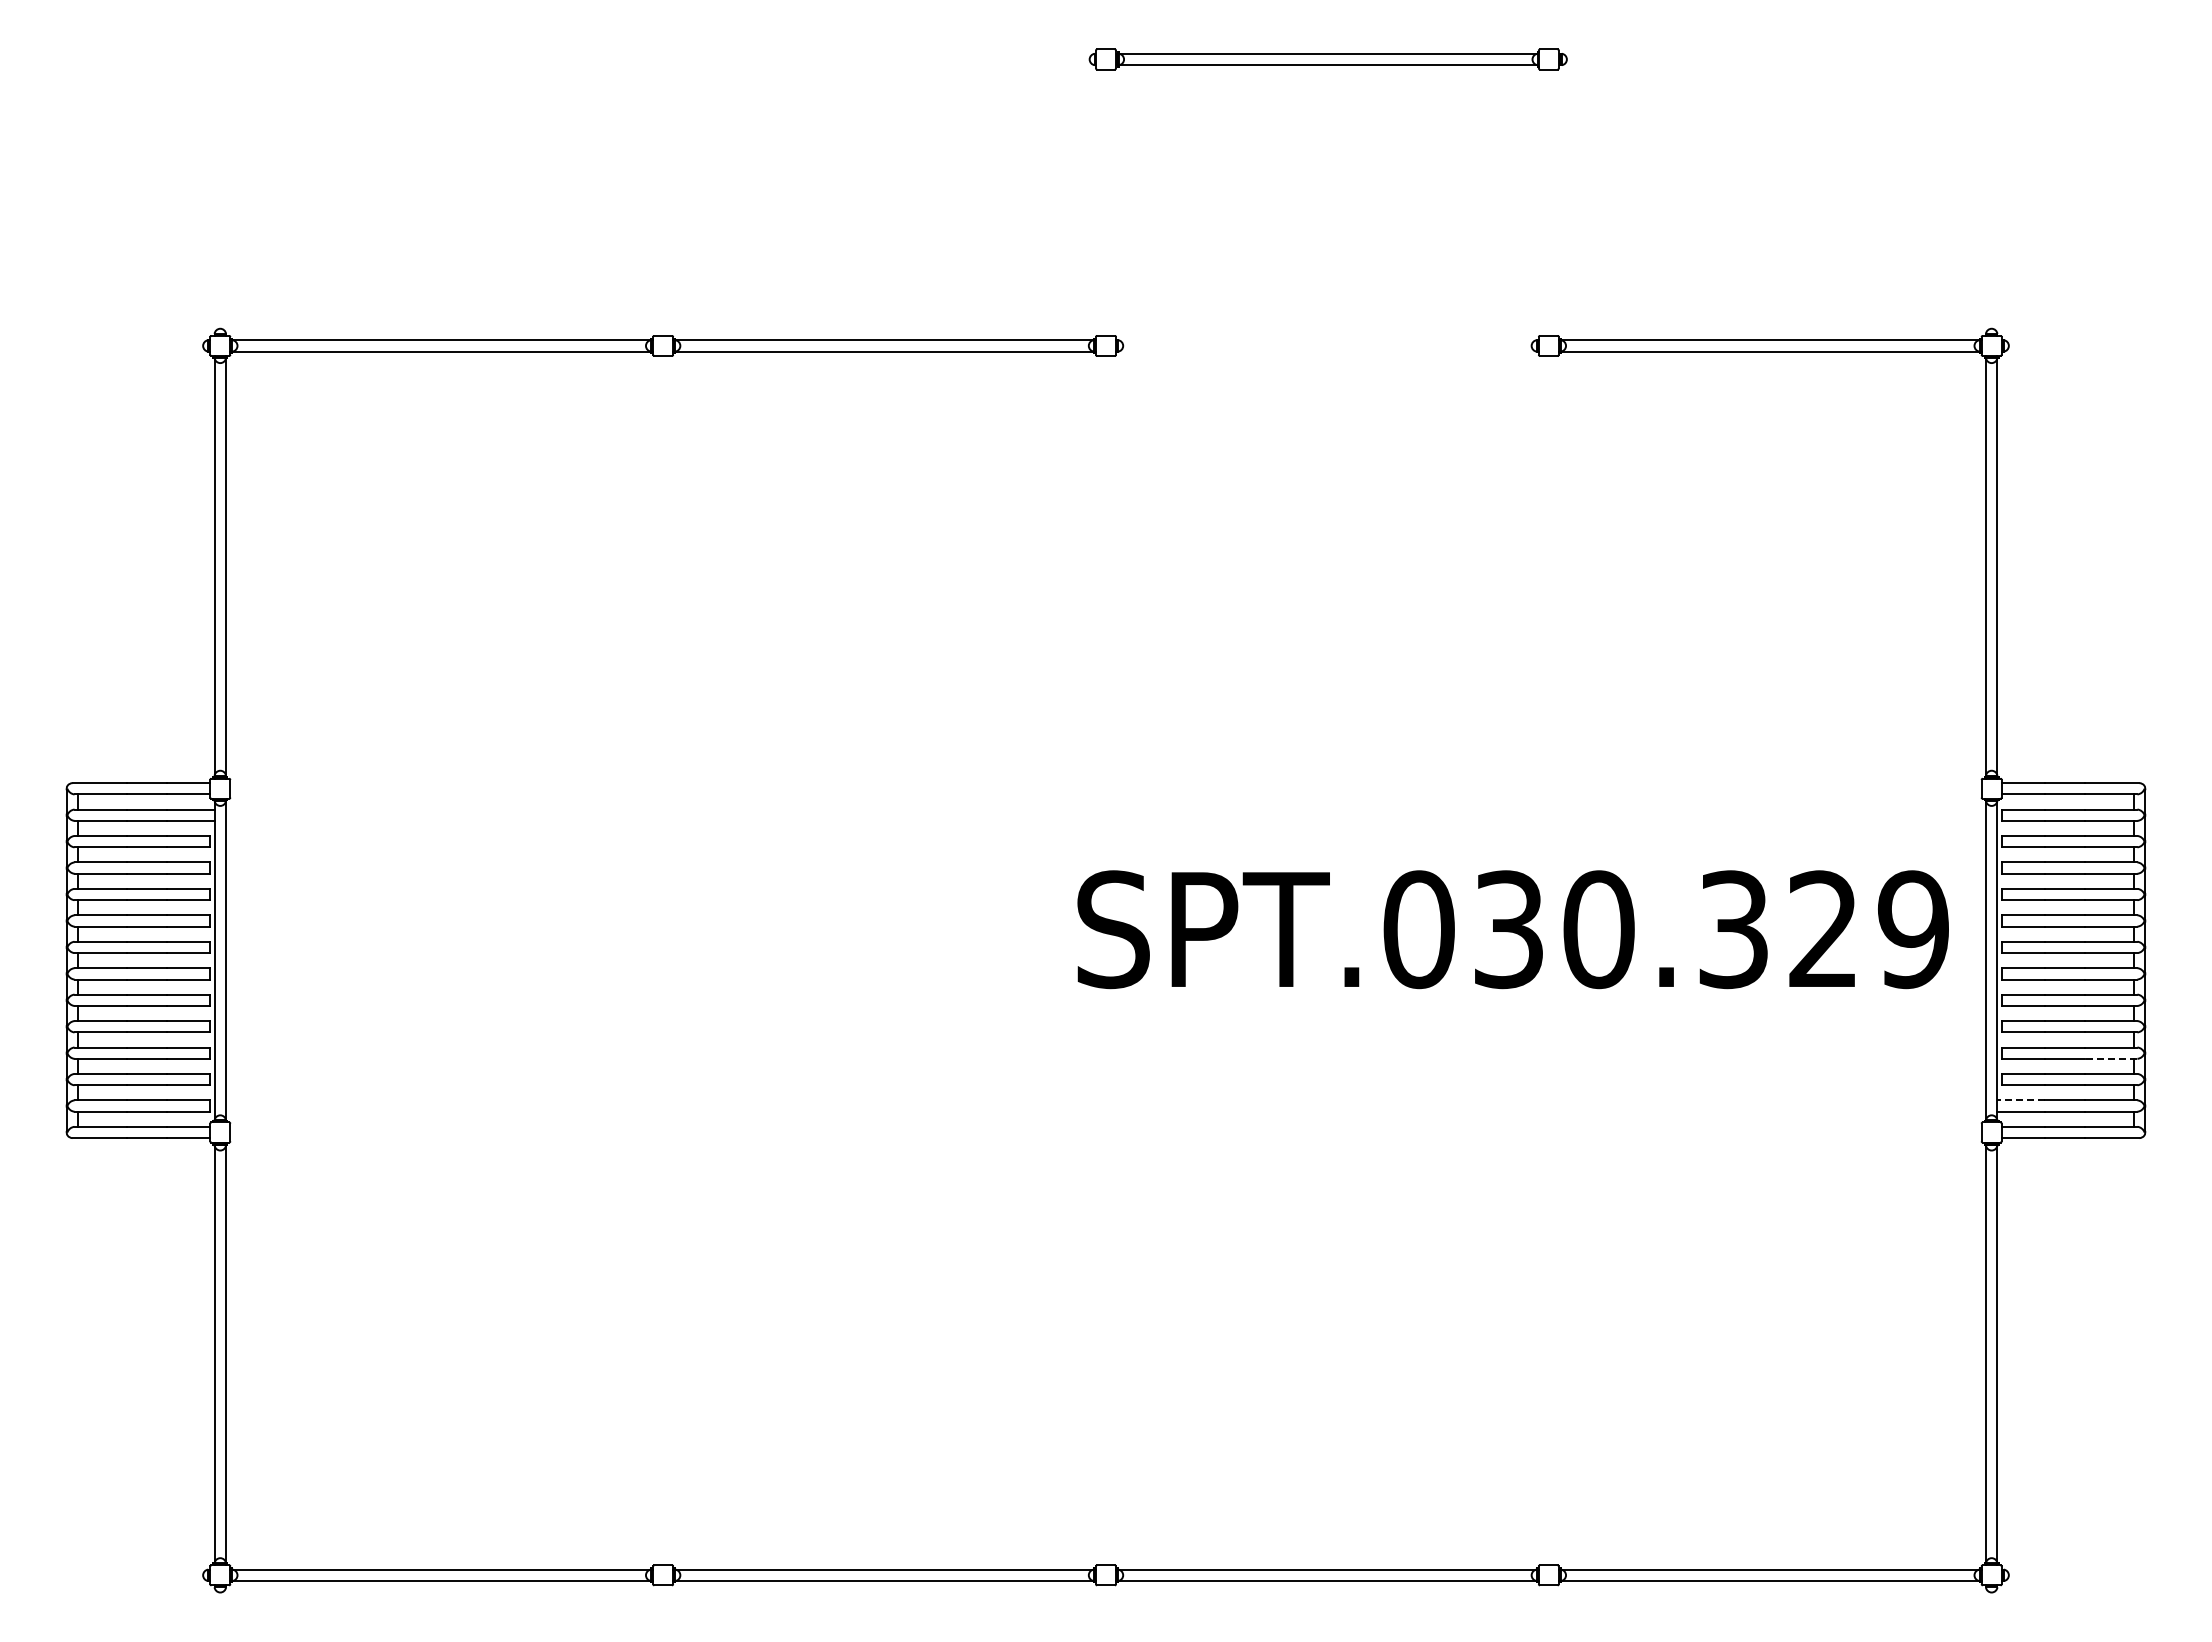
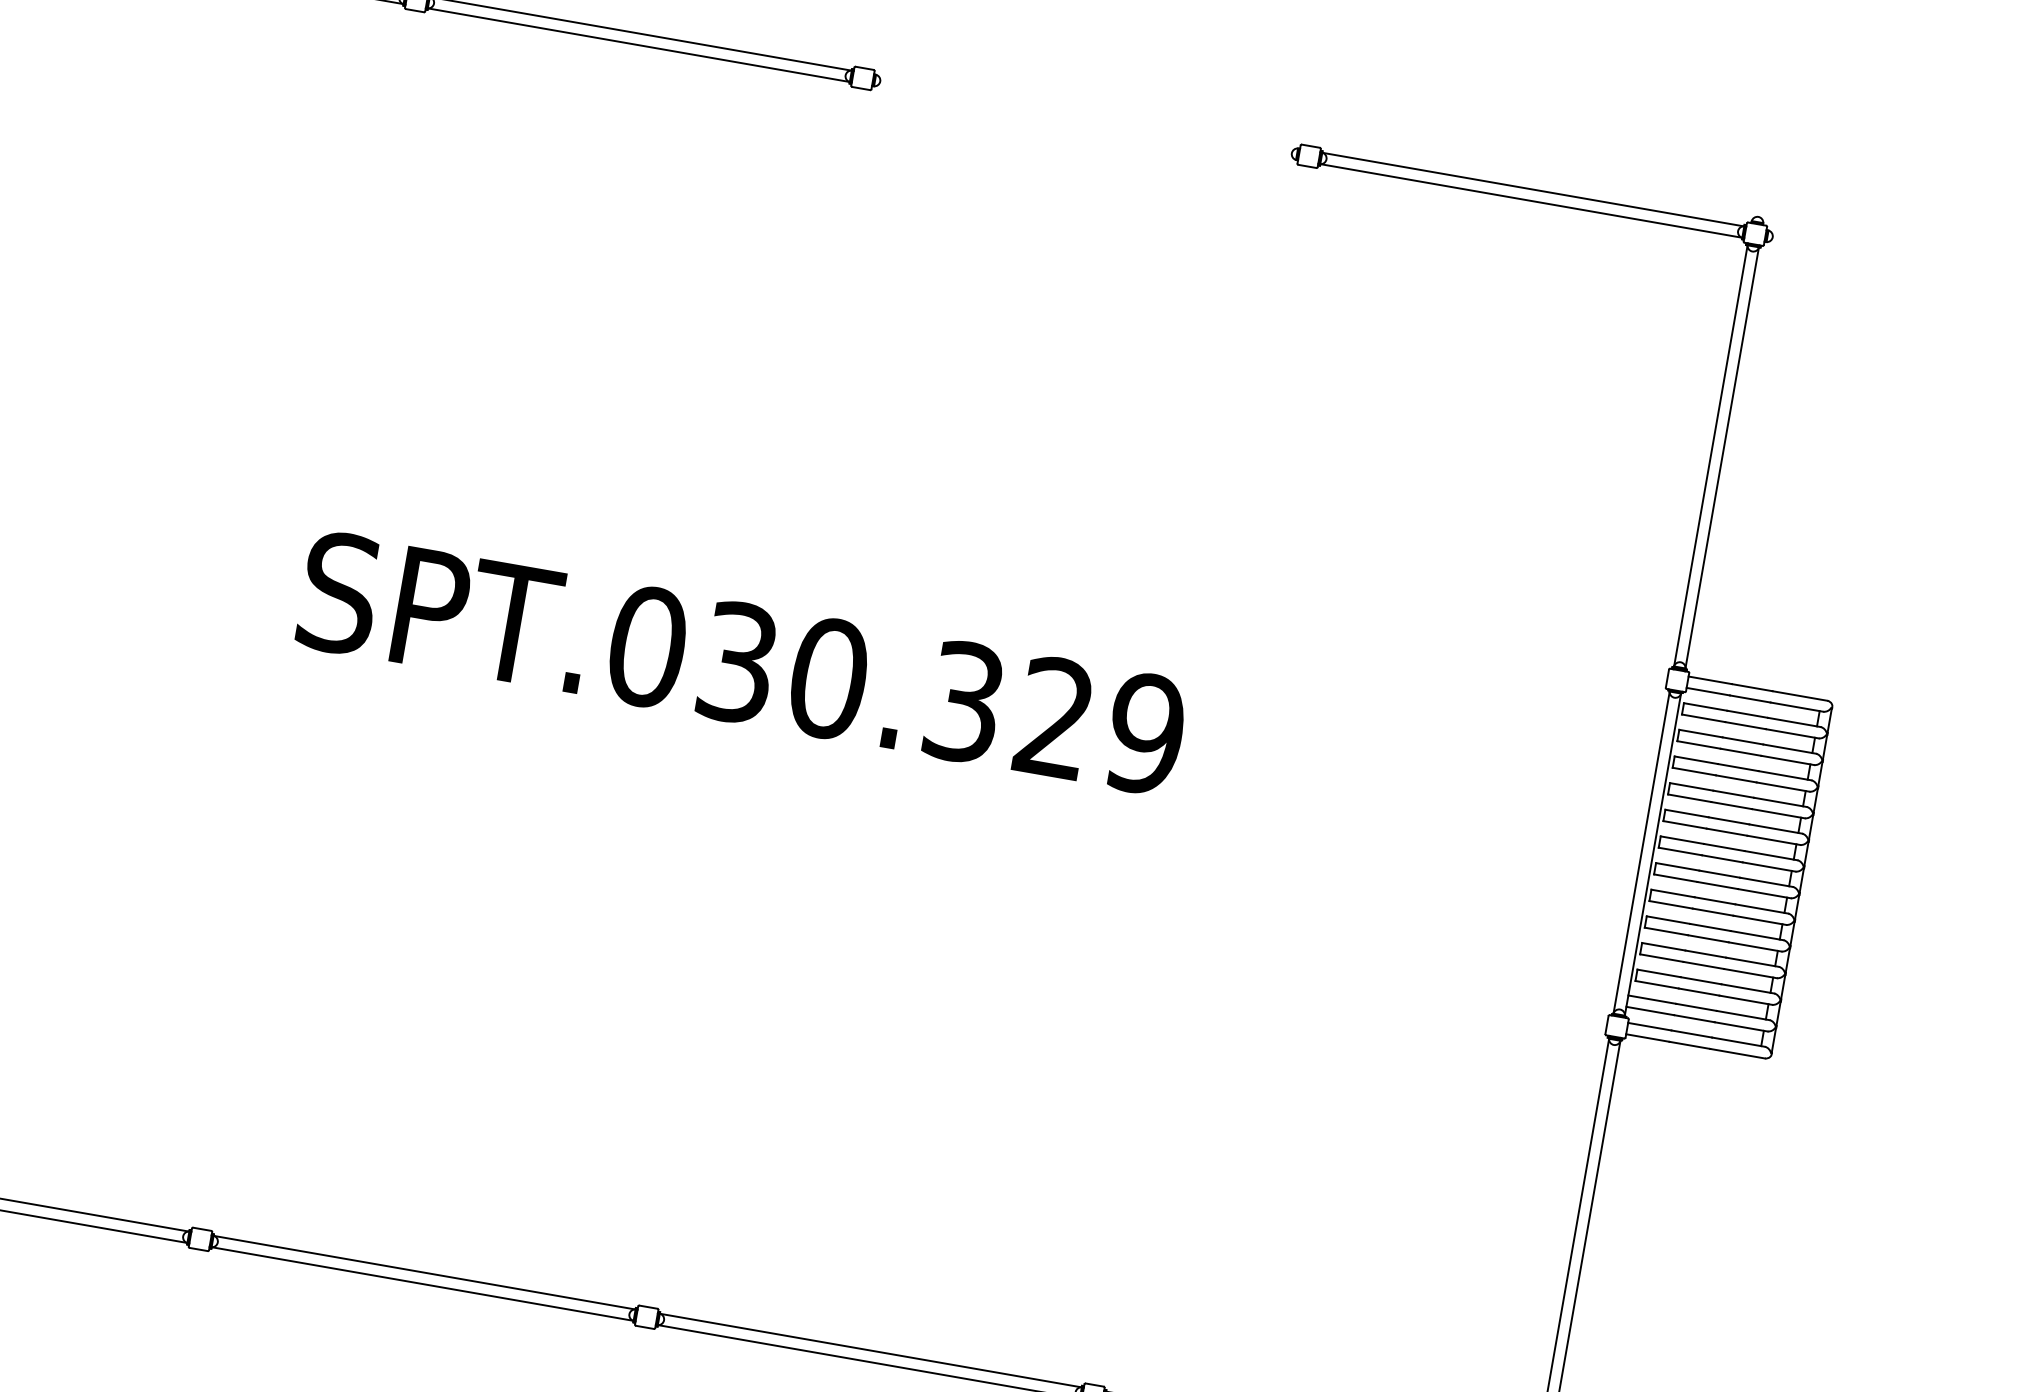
text: (1512, 929) -> (741, 663), moved
line: (2110, 1058) -> (1749, 973), dashed -> solid
line: (2020, 1100) -> (1651, 999), dashed -> solid

